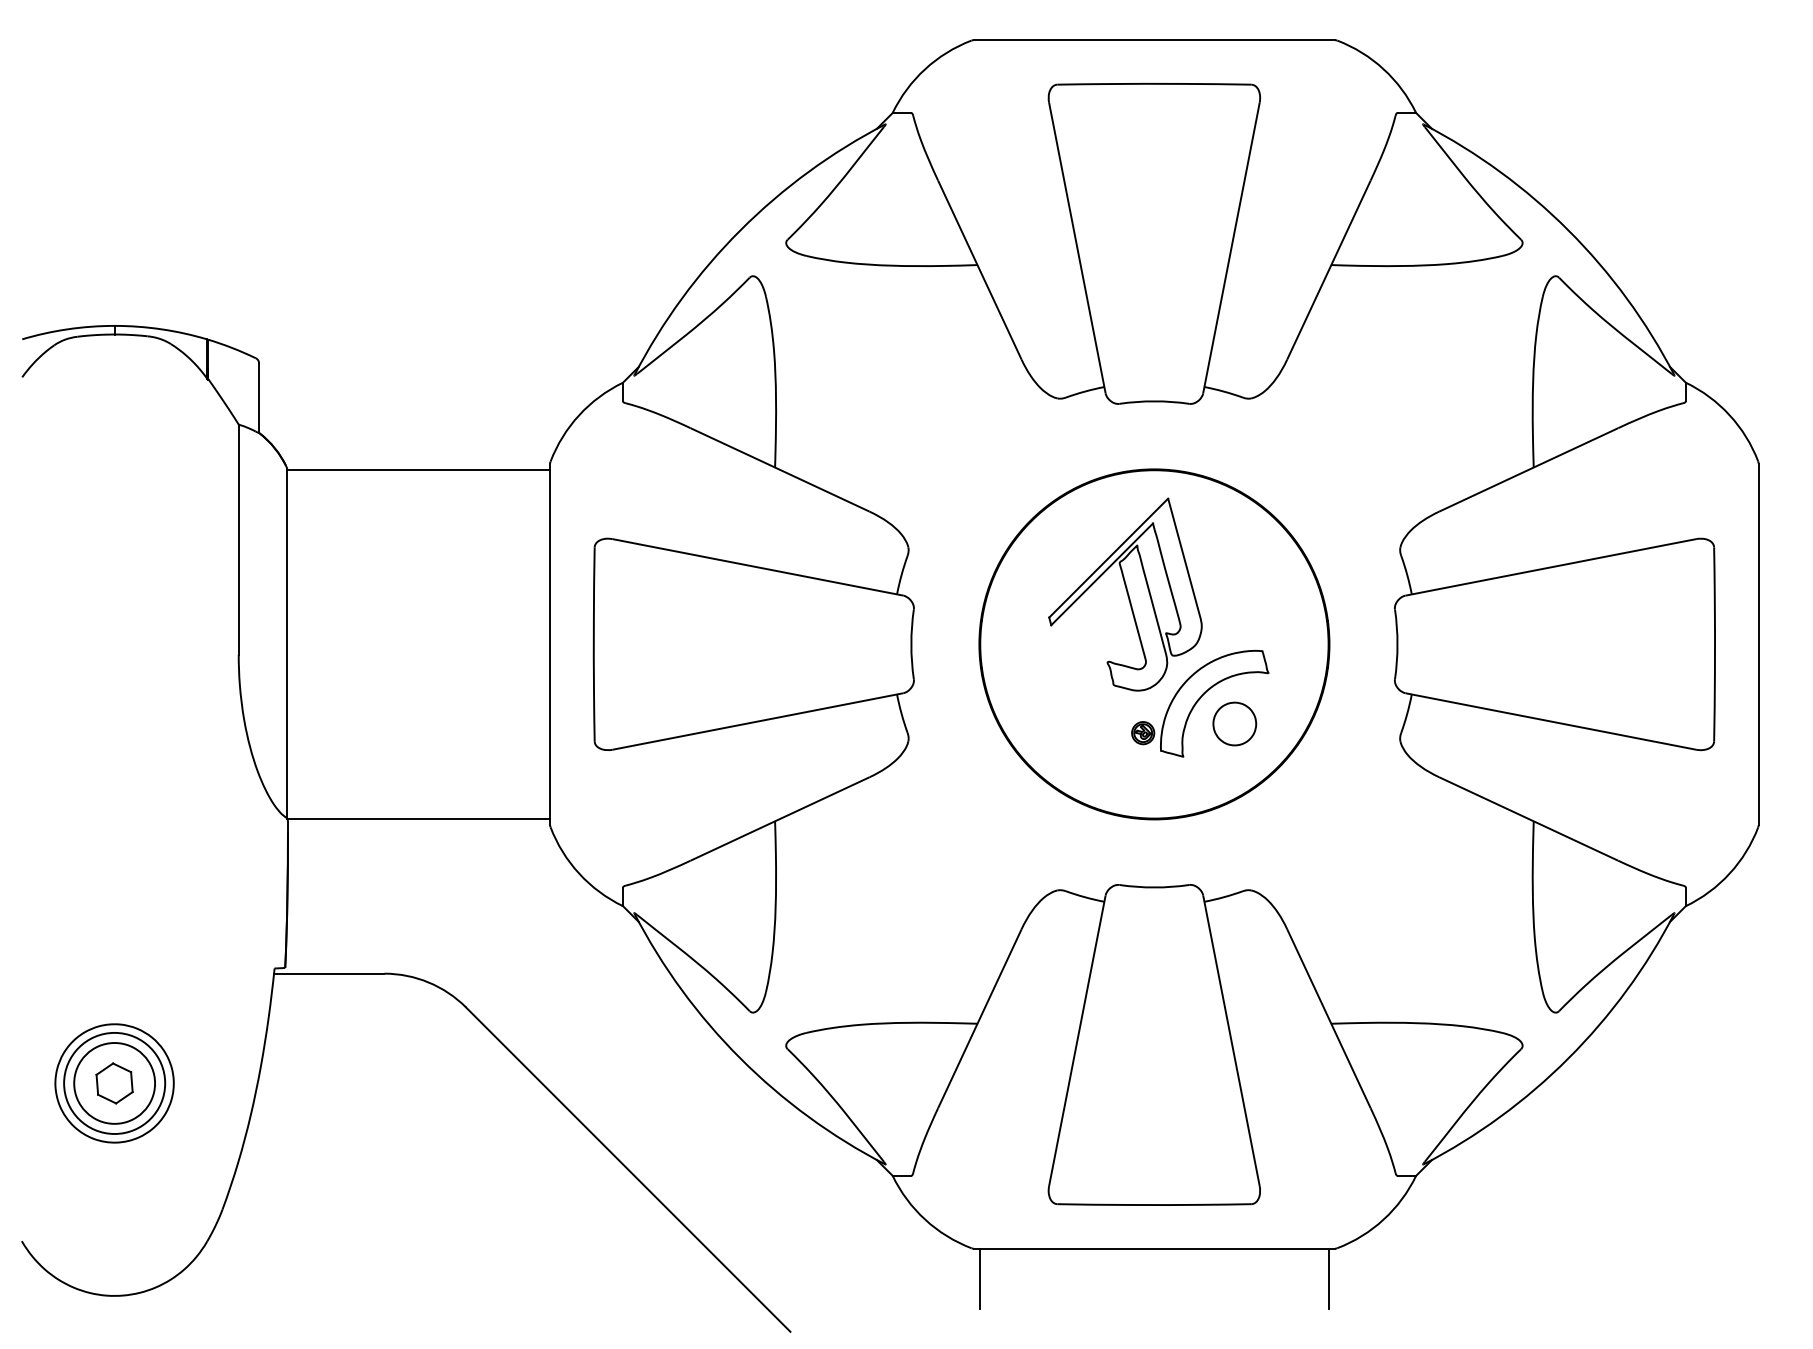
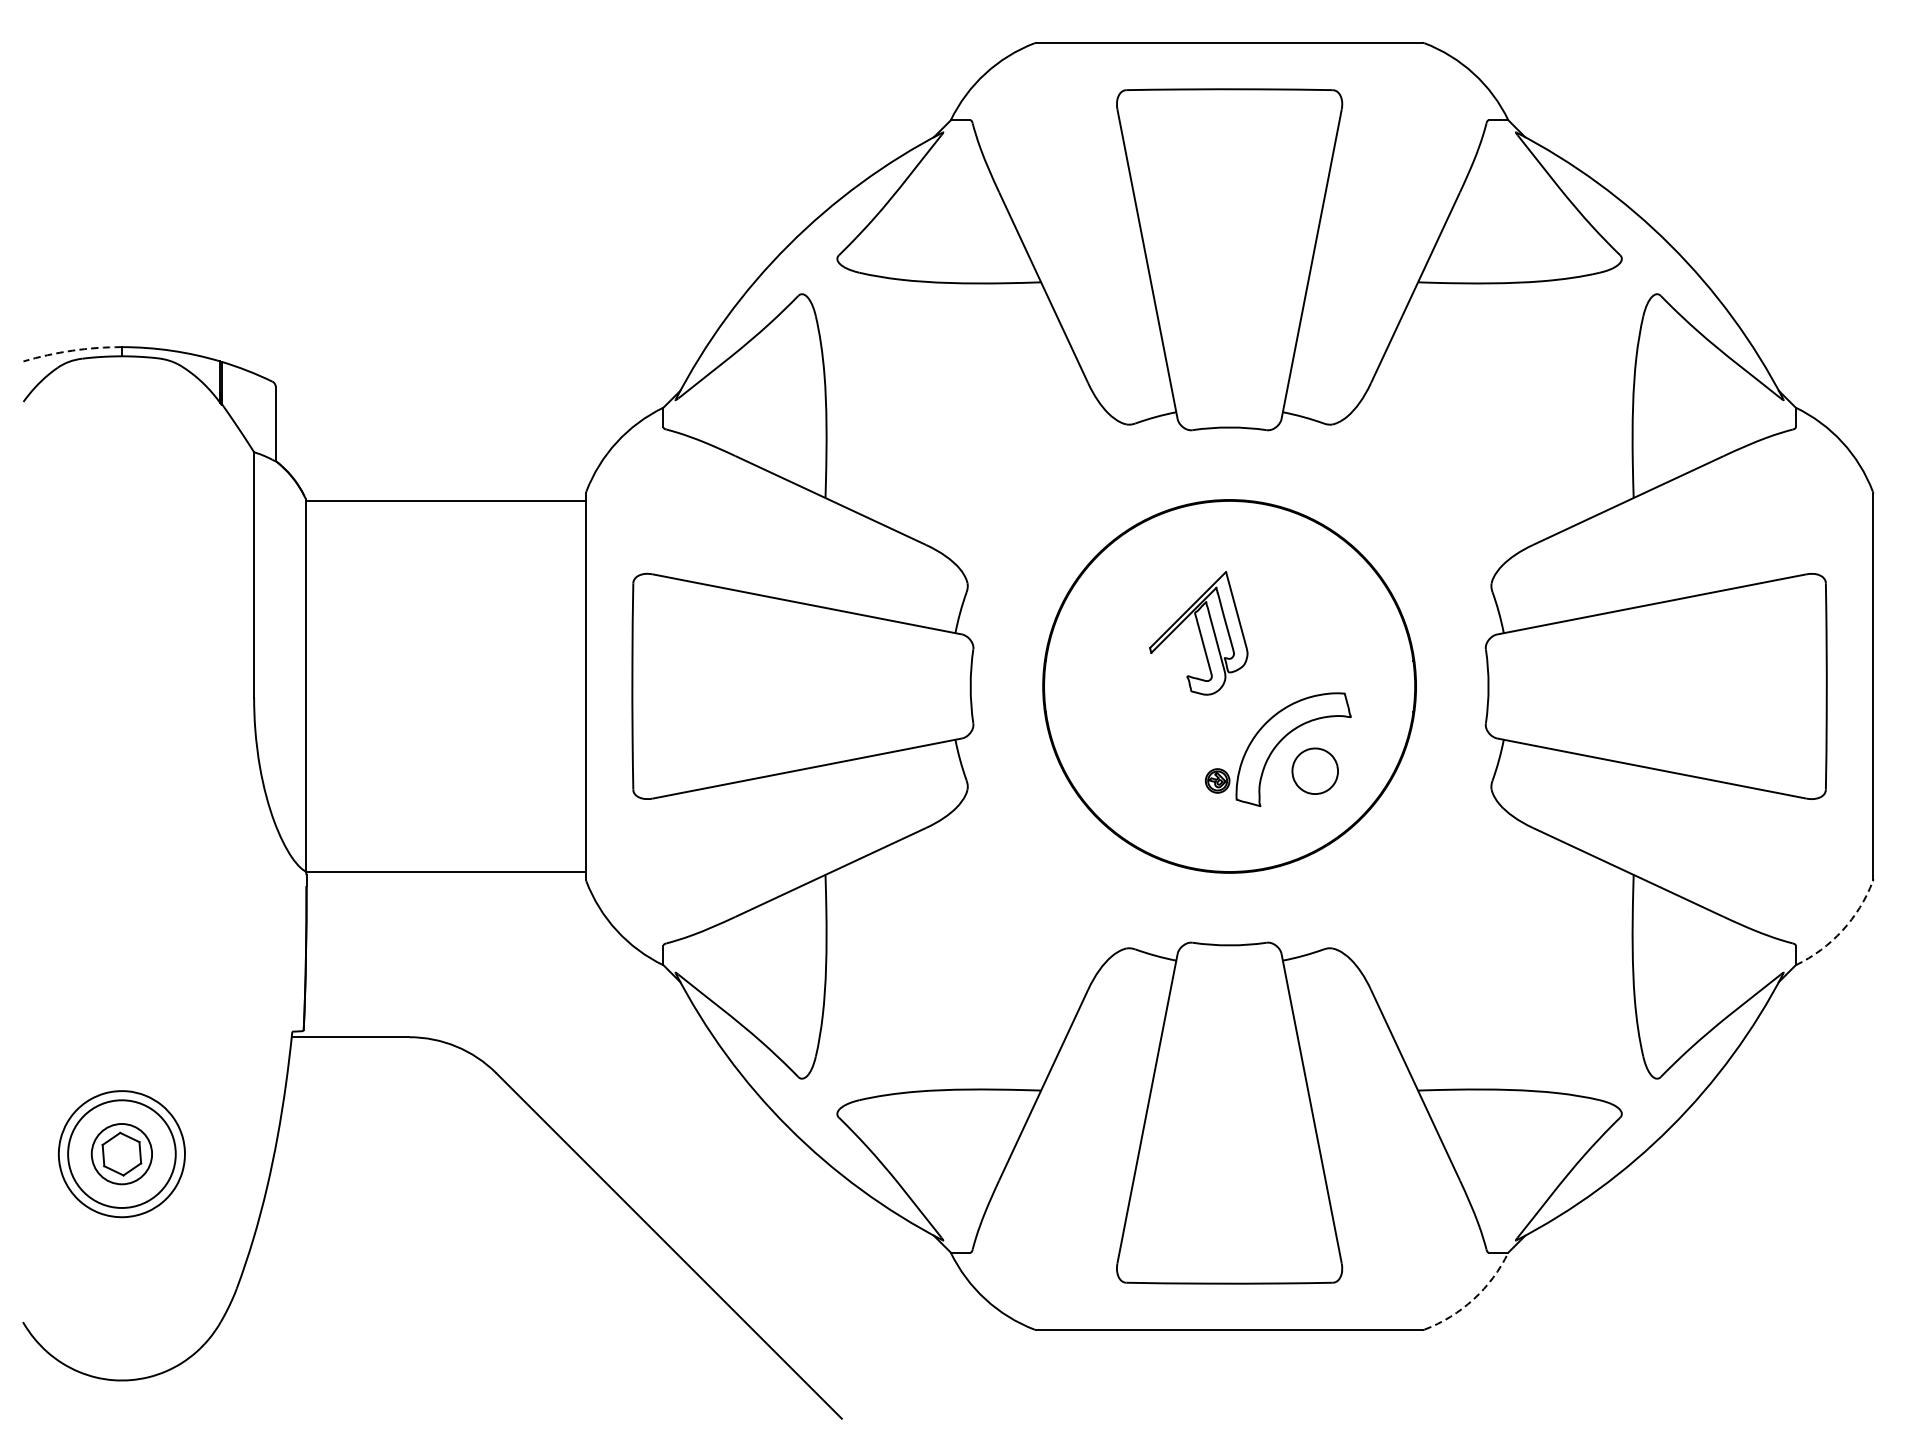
arc: (67, 329) -> (71, 350), solid -> dashed
part: (1125, 594) -> (1198, 633), size x0.6
arc: (1729, 873) -> (1842, 930), solid -> dashed
circle: (114, 1083) -> (121, 1154), size x0.7
arc: (1383, 1219) -> (1473, 1299), solid -> dashed
line: (980, 1278) -> (1044, 1361), removed
line: (1328, 1278) -> (1415, 1361), removed

